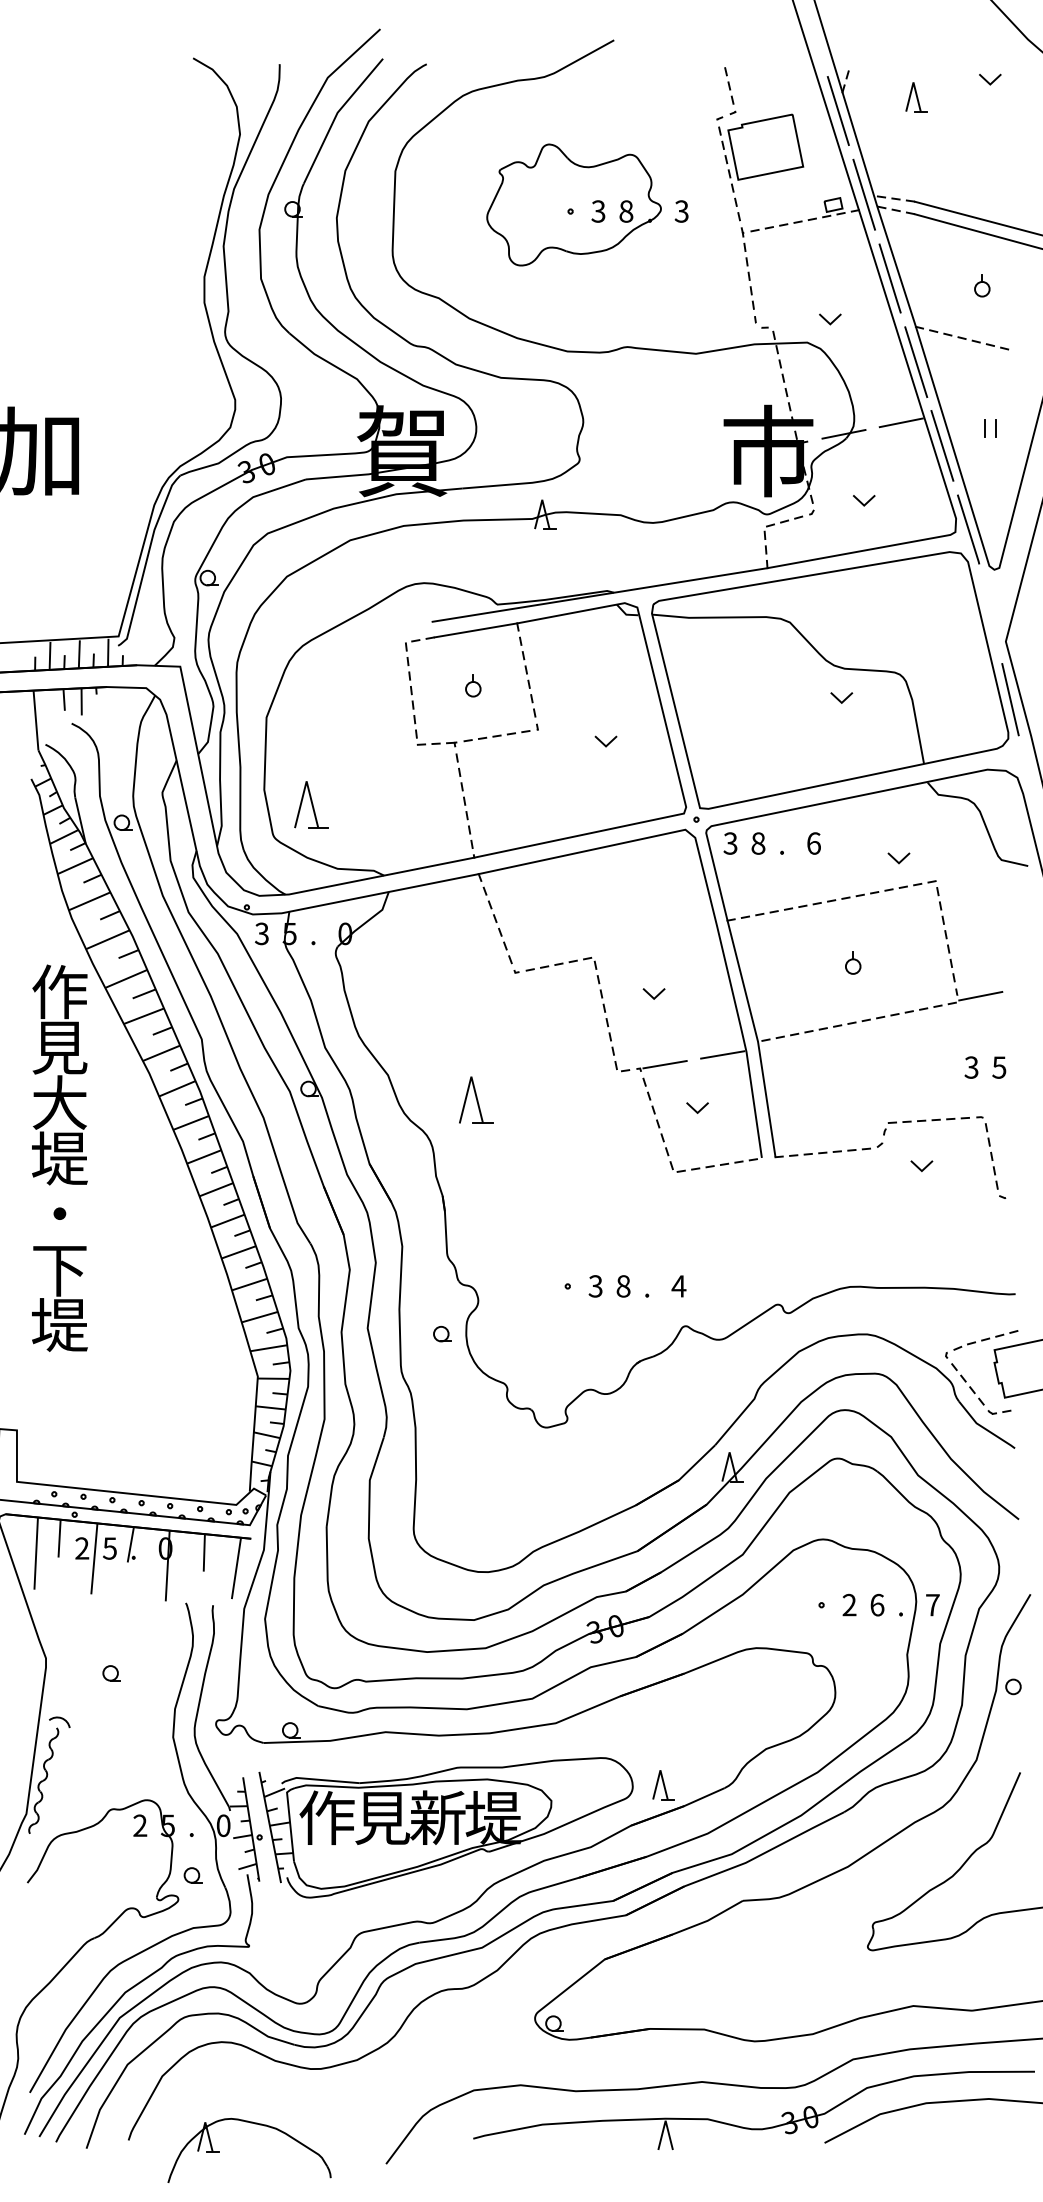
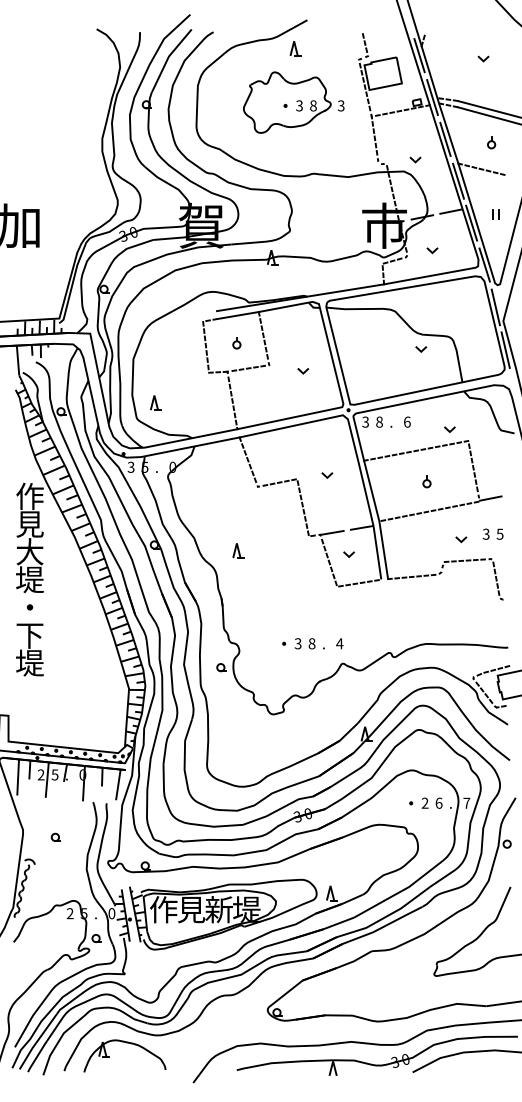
line: (990, 80) -> (483, 59), moved
part: (916, 96) -> (295, 48), moved
line: (990, 614) -> (495, 307), added
part: (310, 804) -> (155, 402), size x0.62
line: (652, 994) -> (326, 475), moved
part: (476, 1100) -> (238, 550), size x0.62
line: (920, 1165) -> (460, 539), moved
part: (252, 2125) -> (126, 1043), moved

